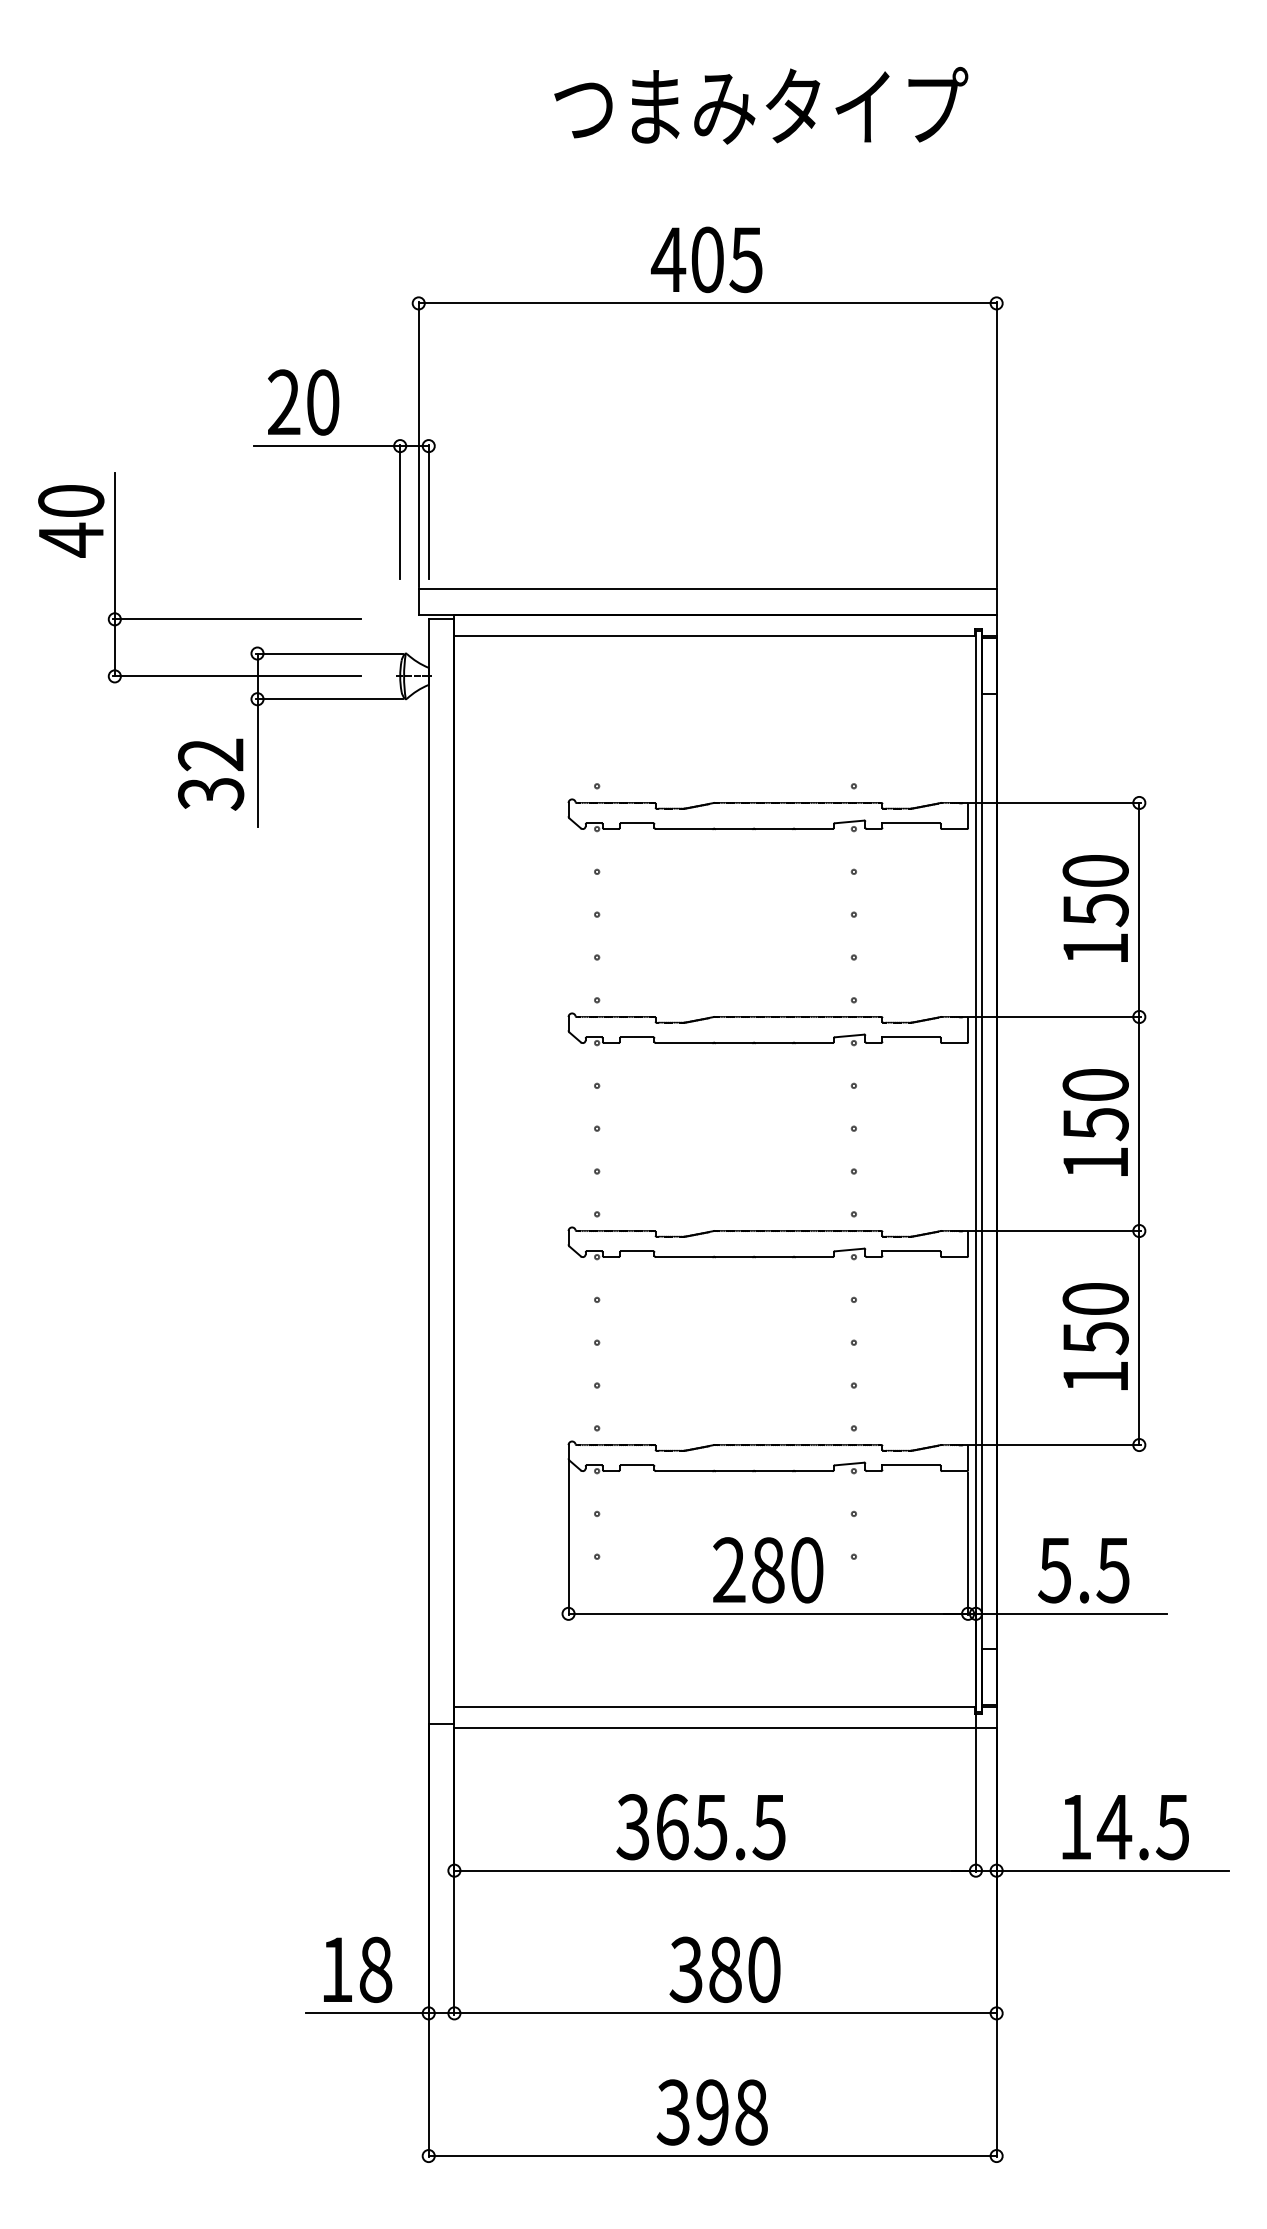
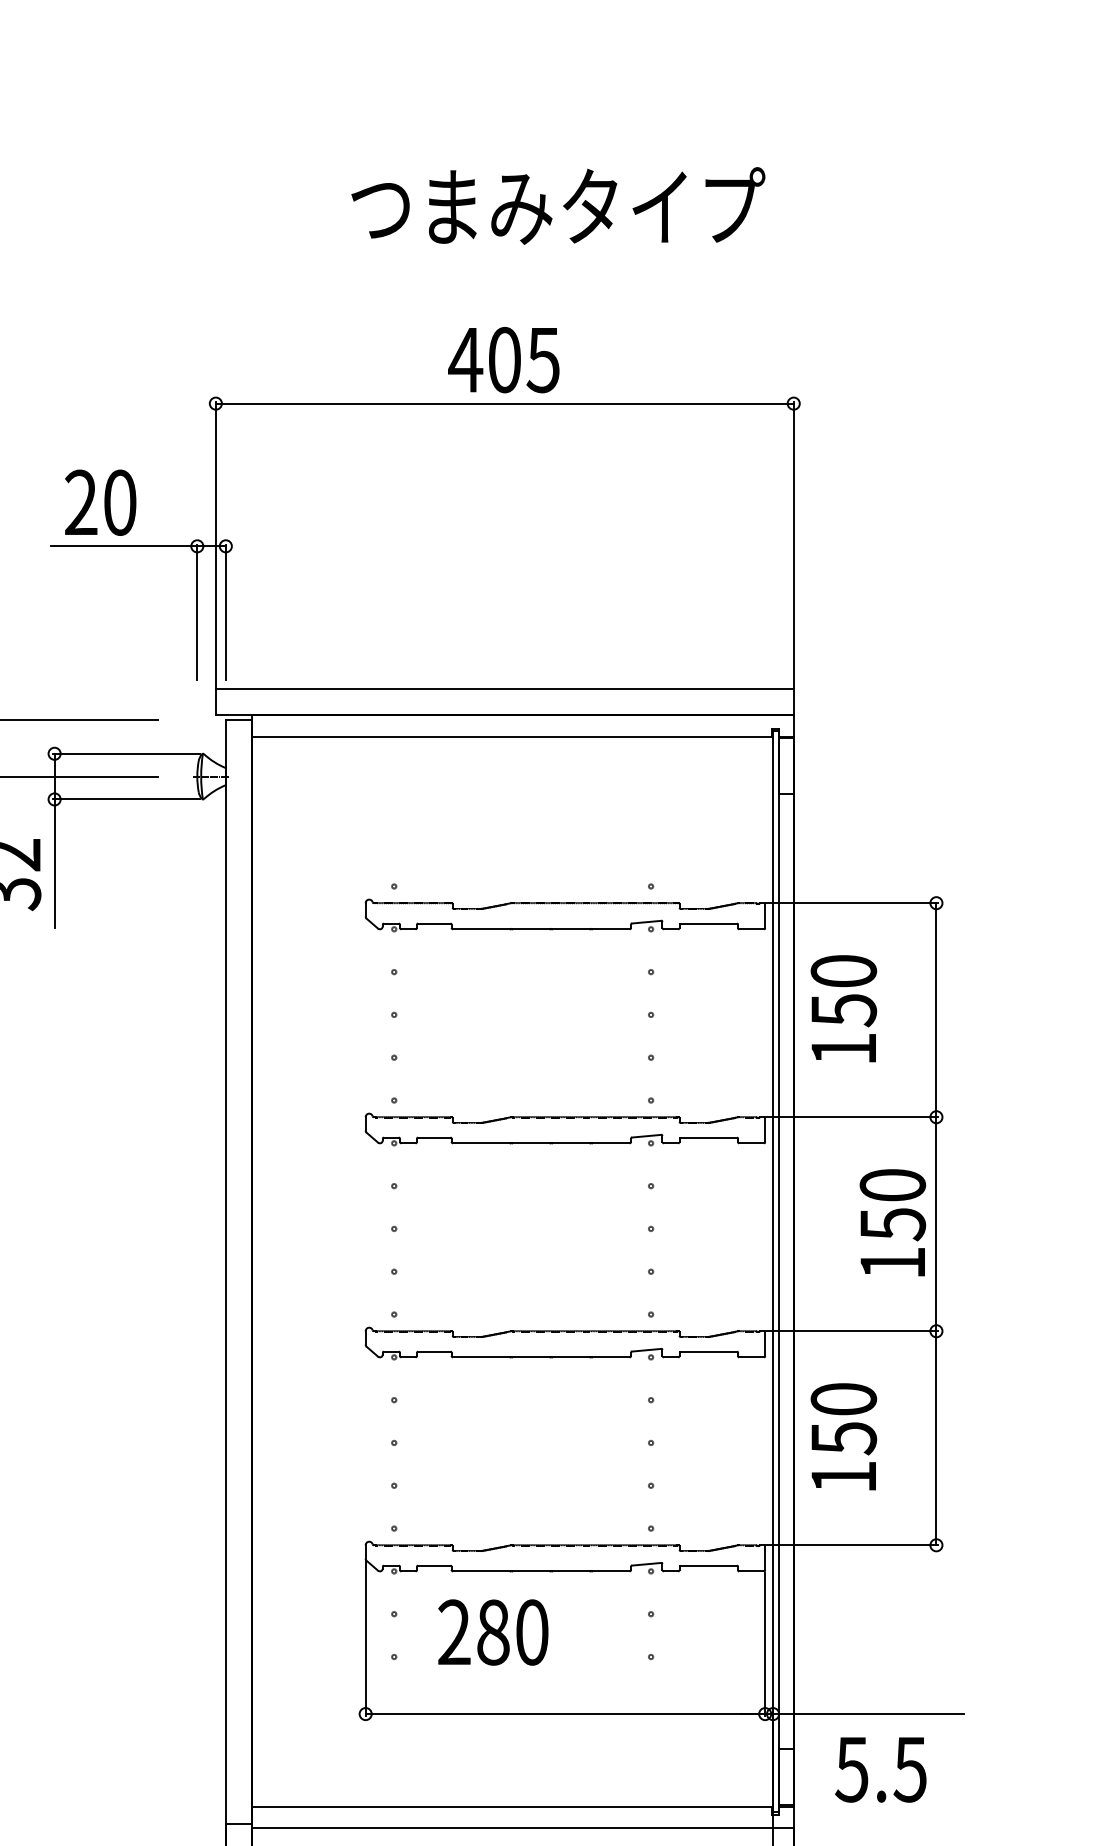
text: (1095, 908) -> (843, 1008), moved
text: (1095, 1336) -> (843, 1436), moved
text: (768, 1570) -> (493, 1632), moved
text: (1083, 1570) -> (880, 1769), moved

